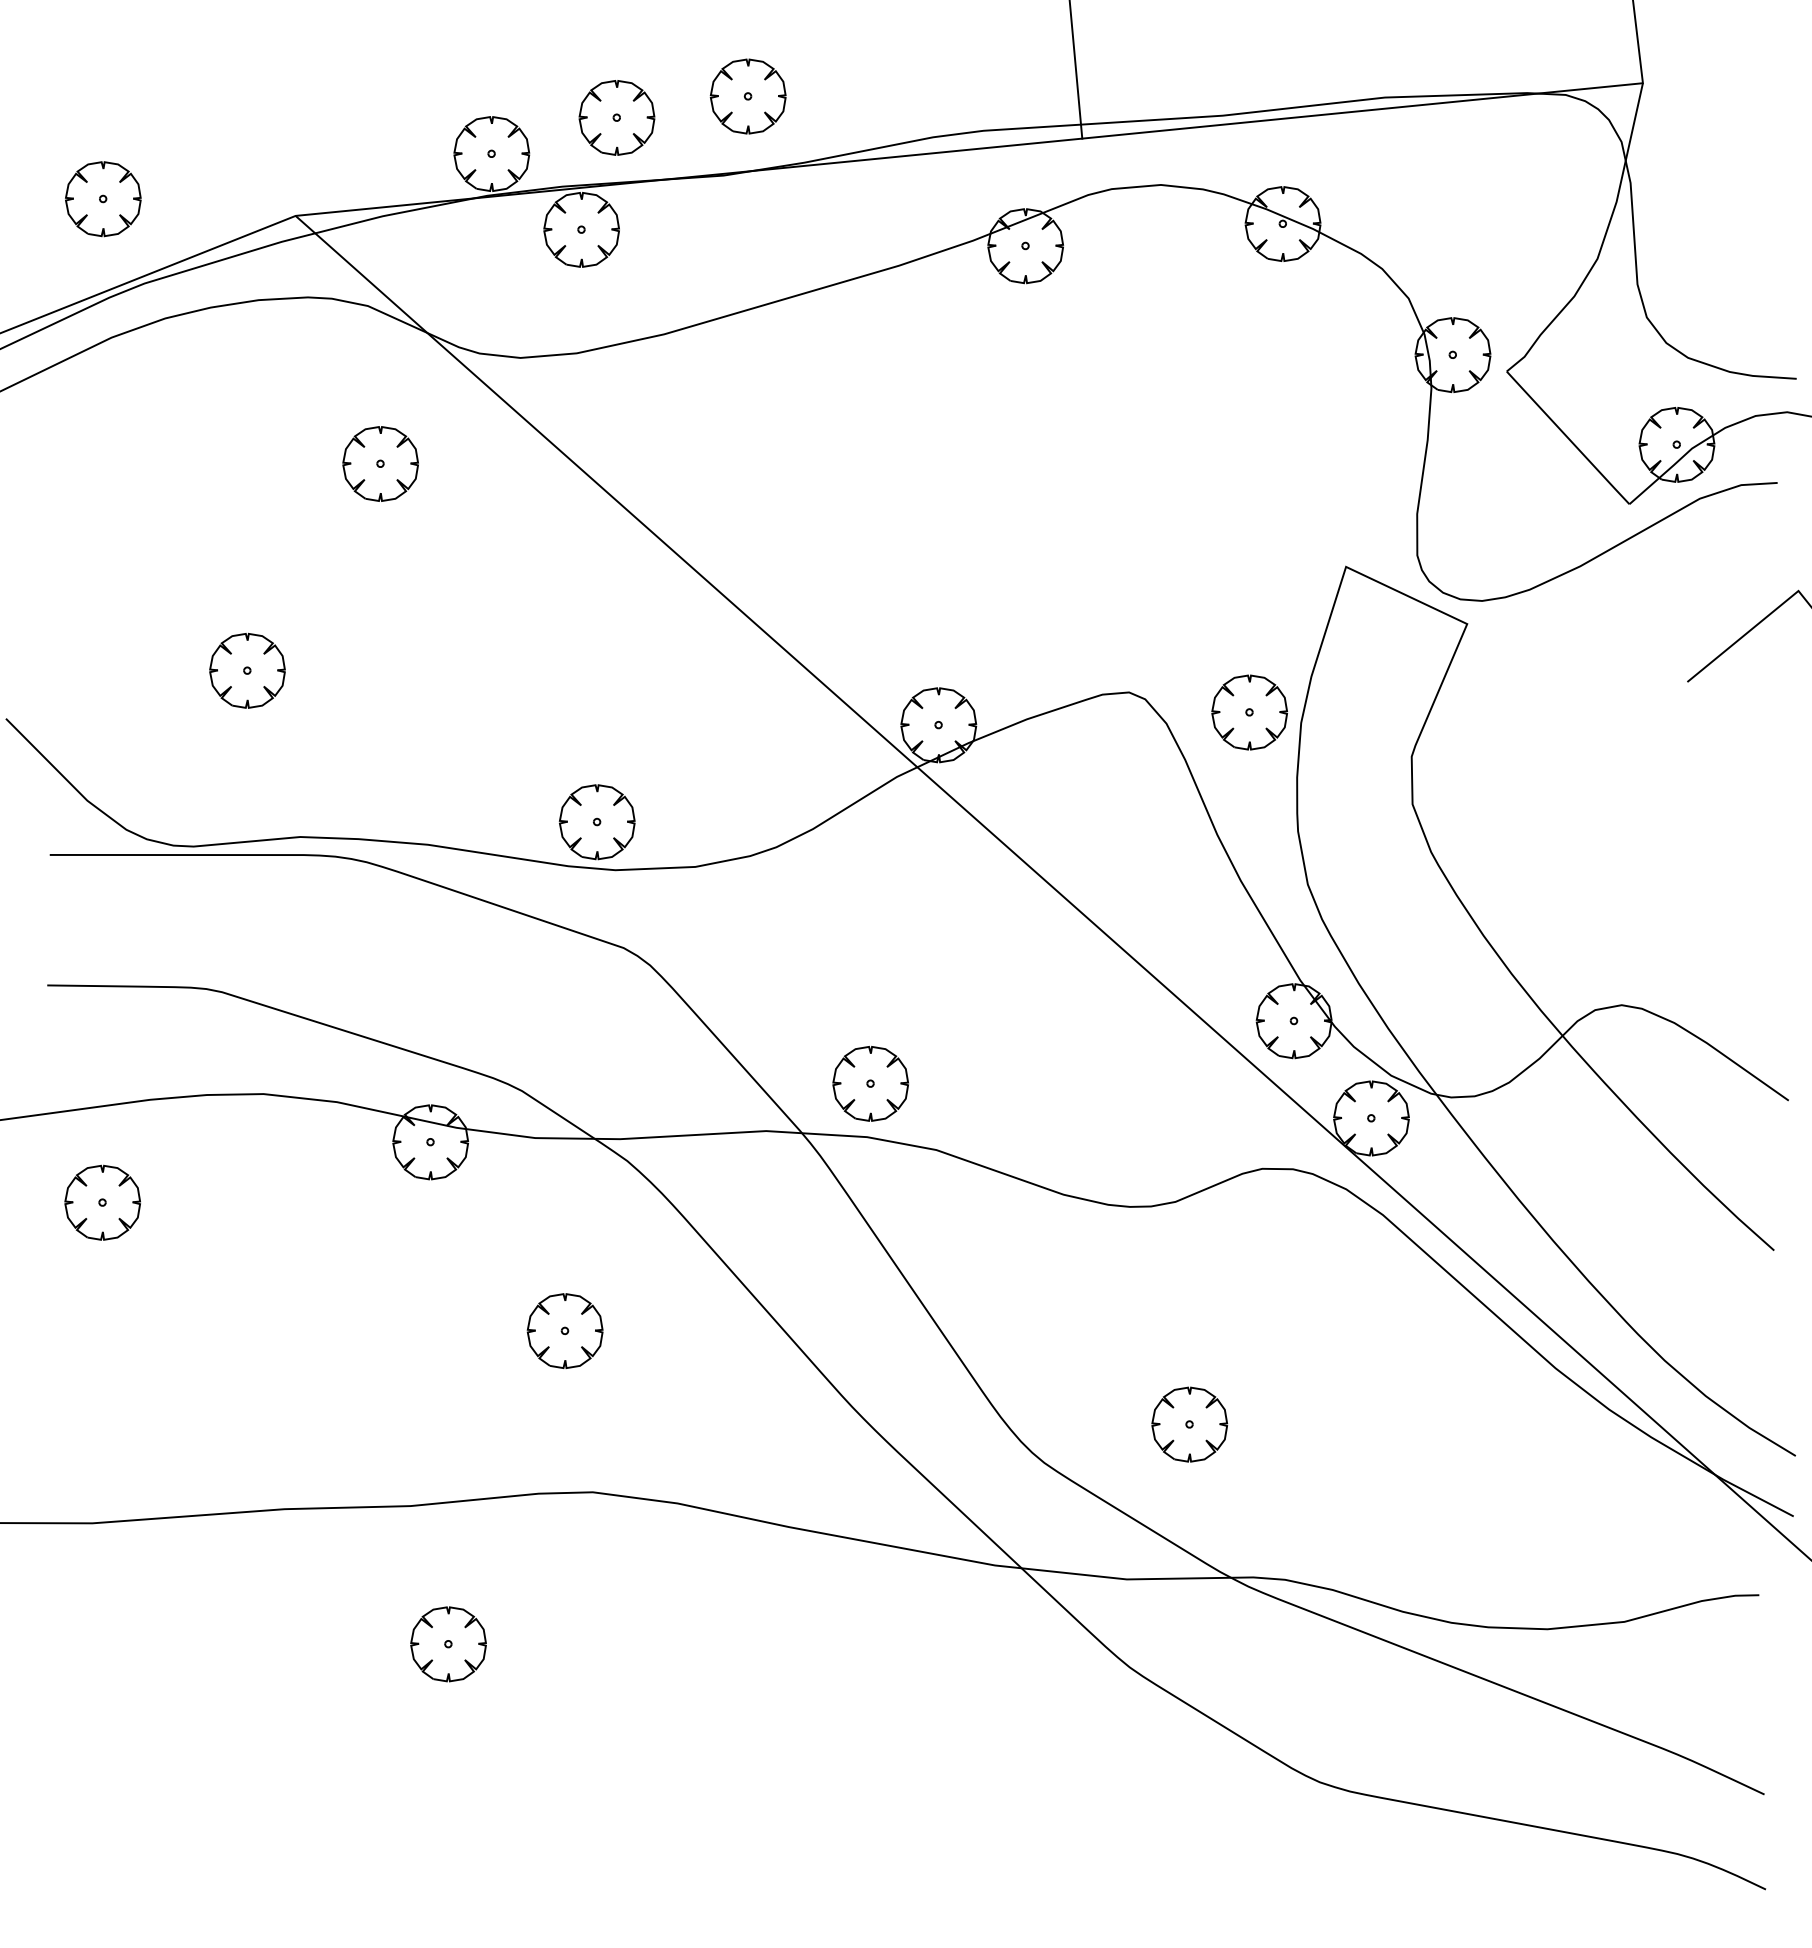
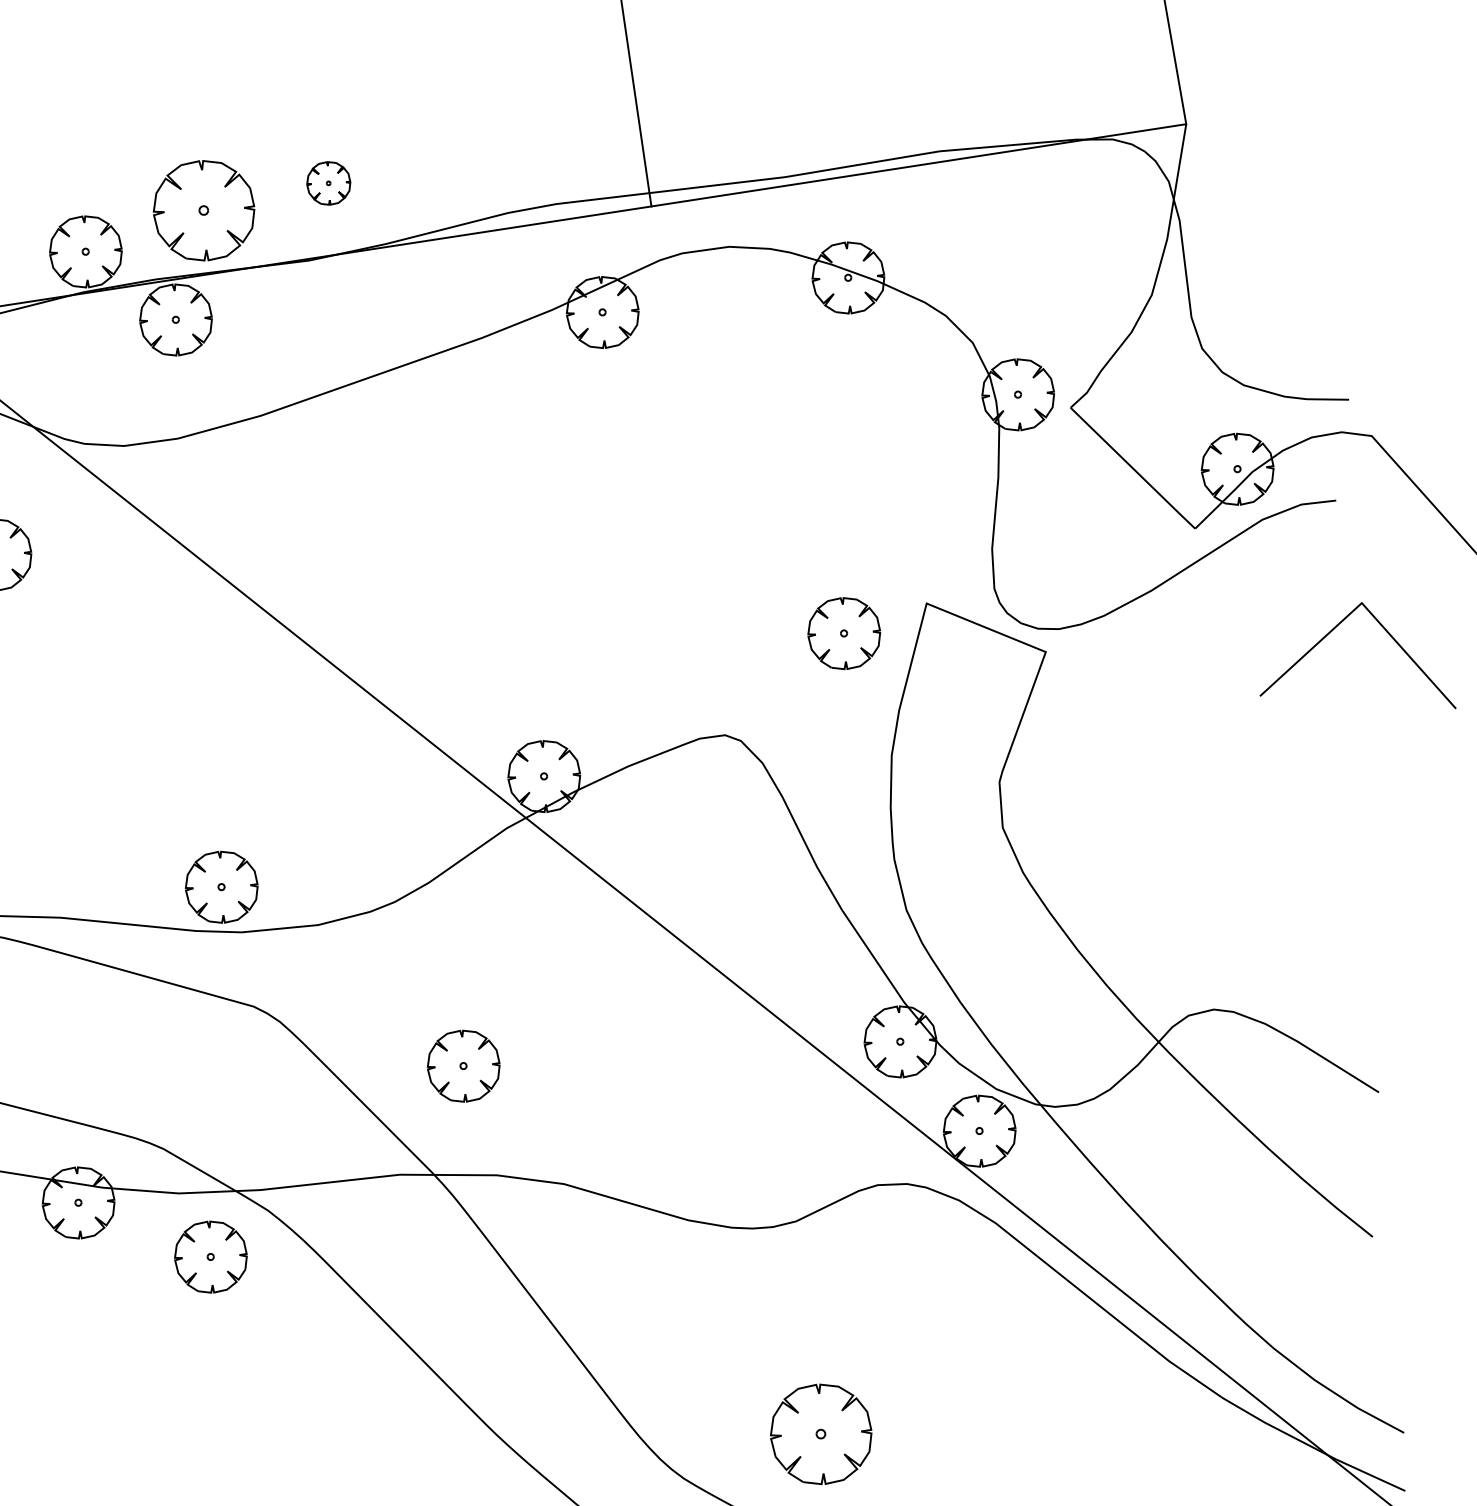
part: (747, 96) -> (328, 183), size x0.6
part: (616, 117) -> (203, 210), size x1.4
part: (1249, 712) -> (844, 633), moved
part: (870, 1083) -> (463, 1065), moved
part: (564, 1330) -> (210, 1256), moved
part: (1189, 1424) -> (821, 1434), size x1.4

